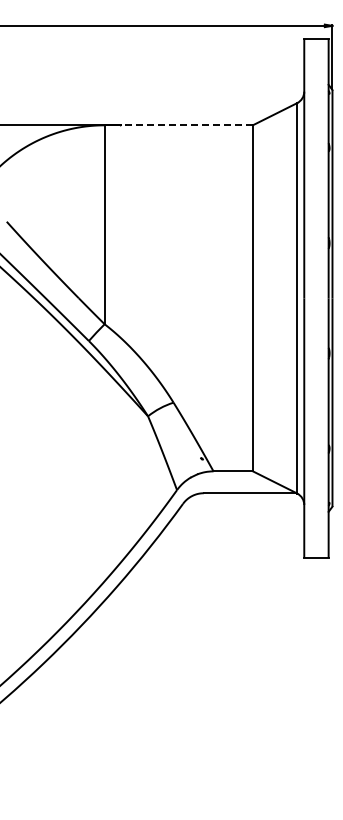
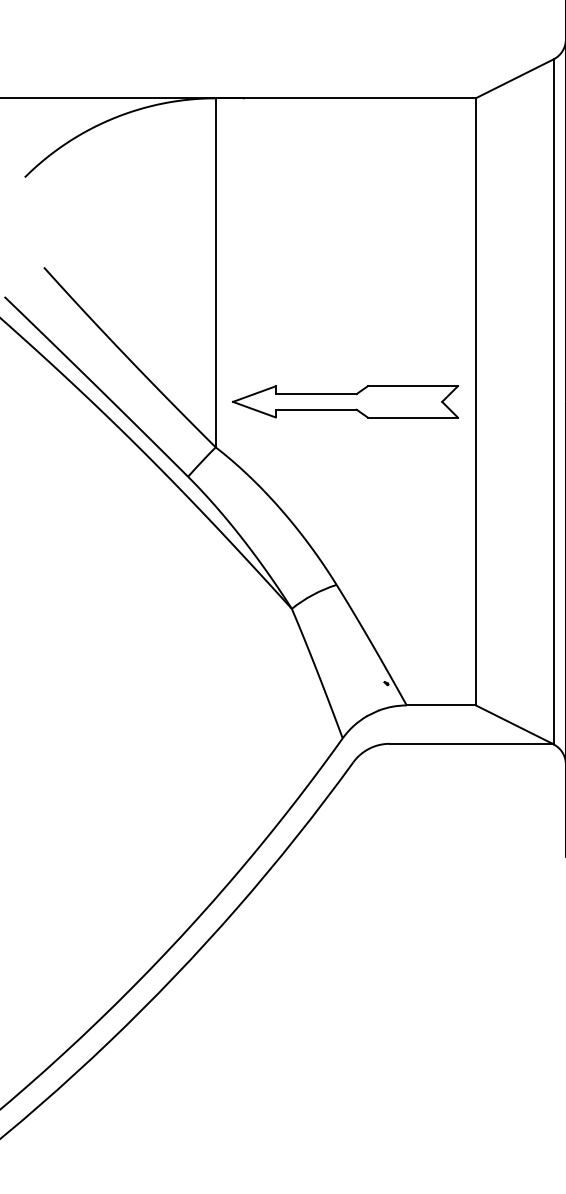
line: (186, 125) -> (359, 98), dashed -> solid
part: (178, 298) -> (345, 402), added

